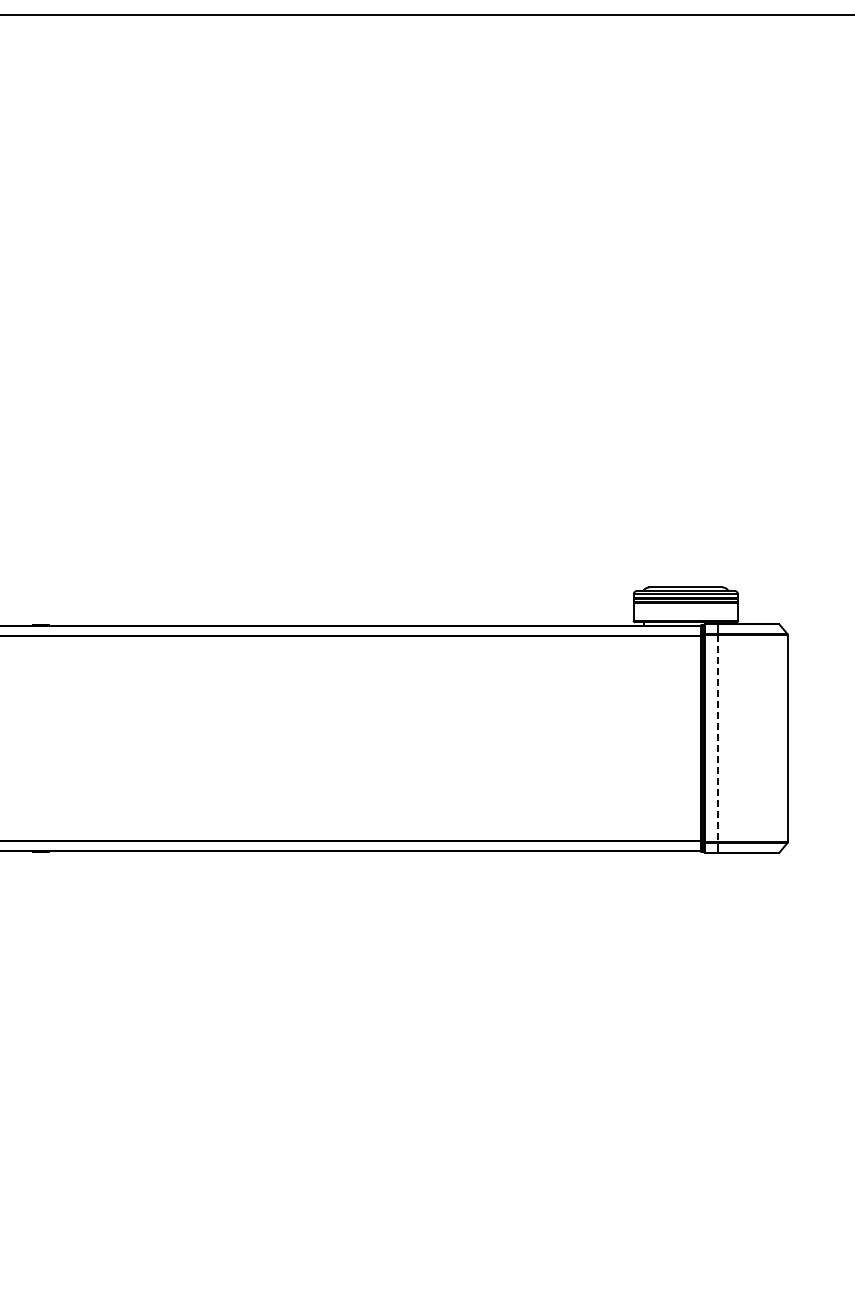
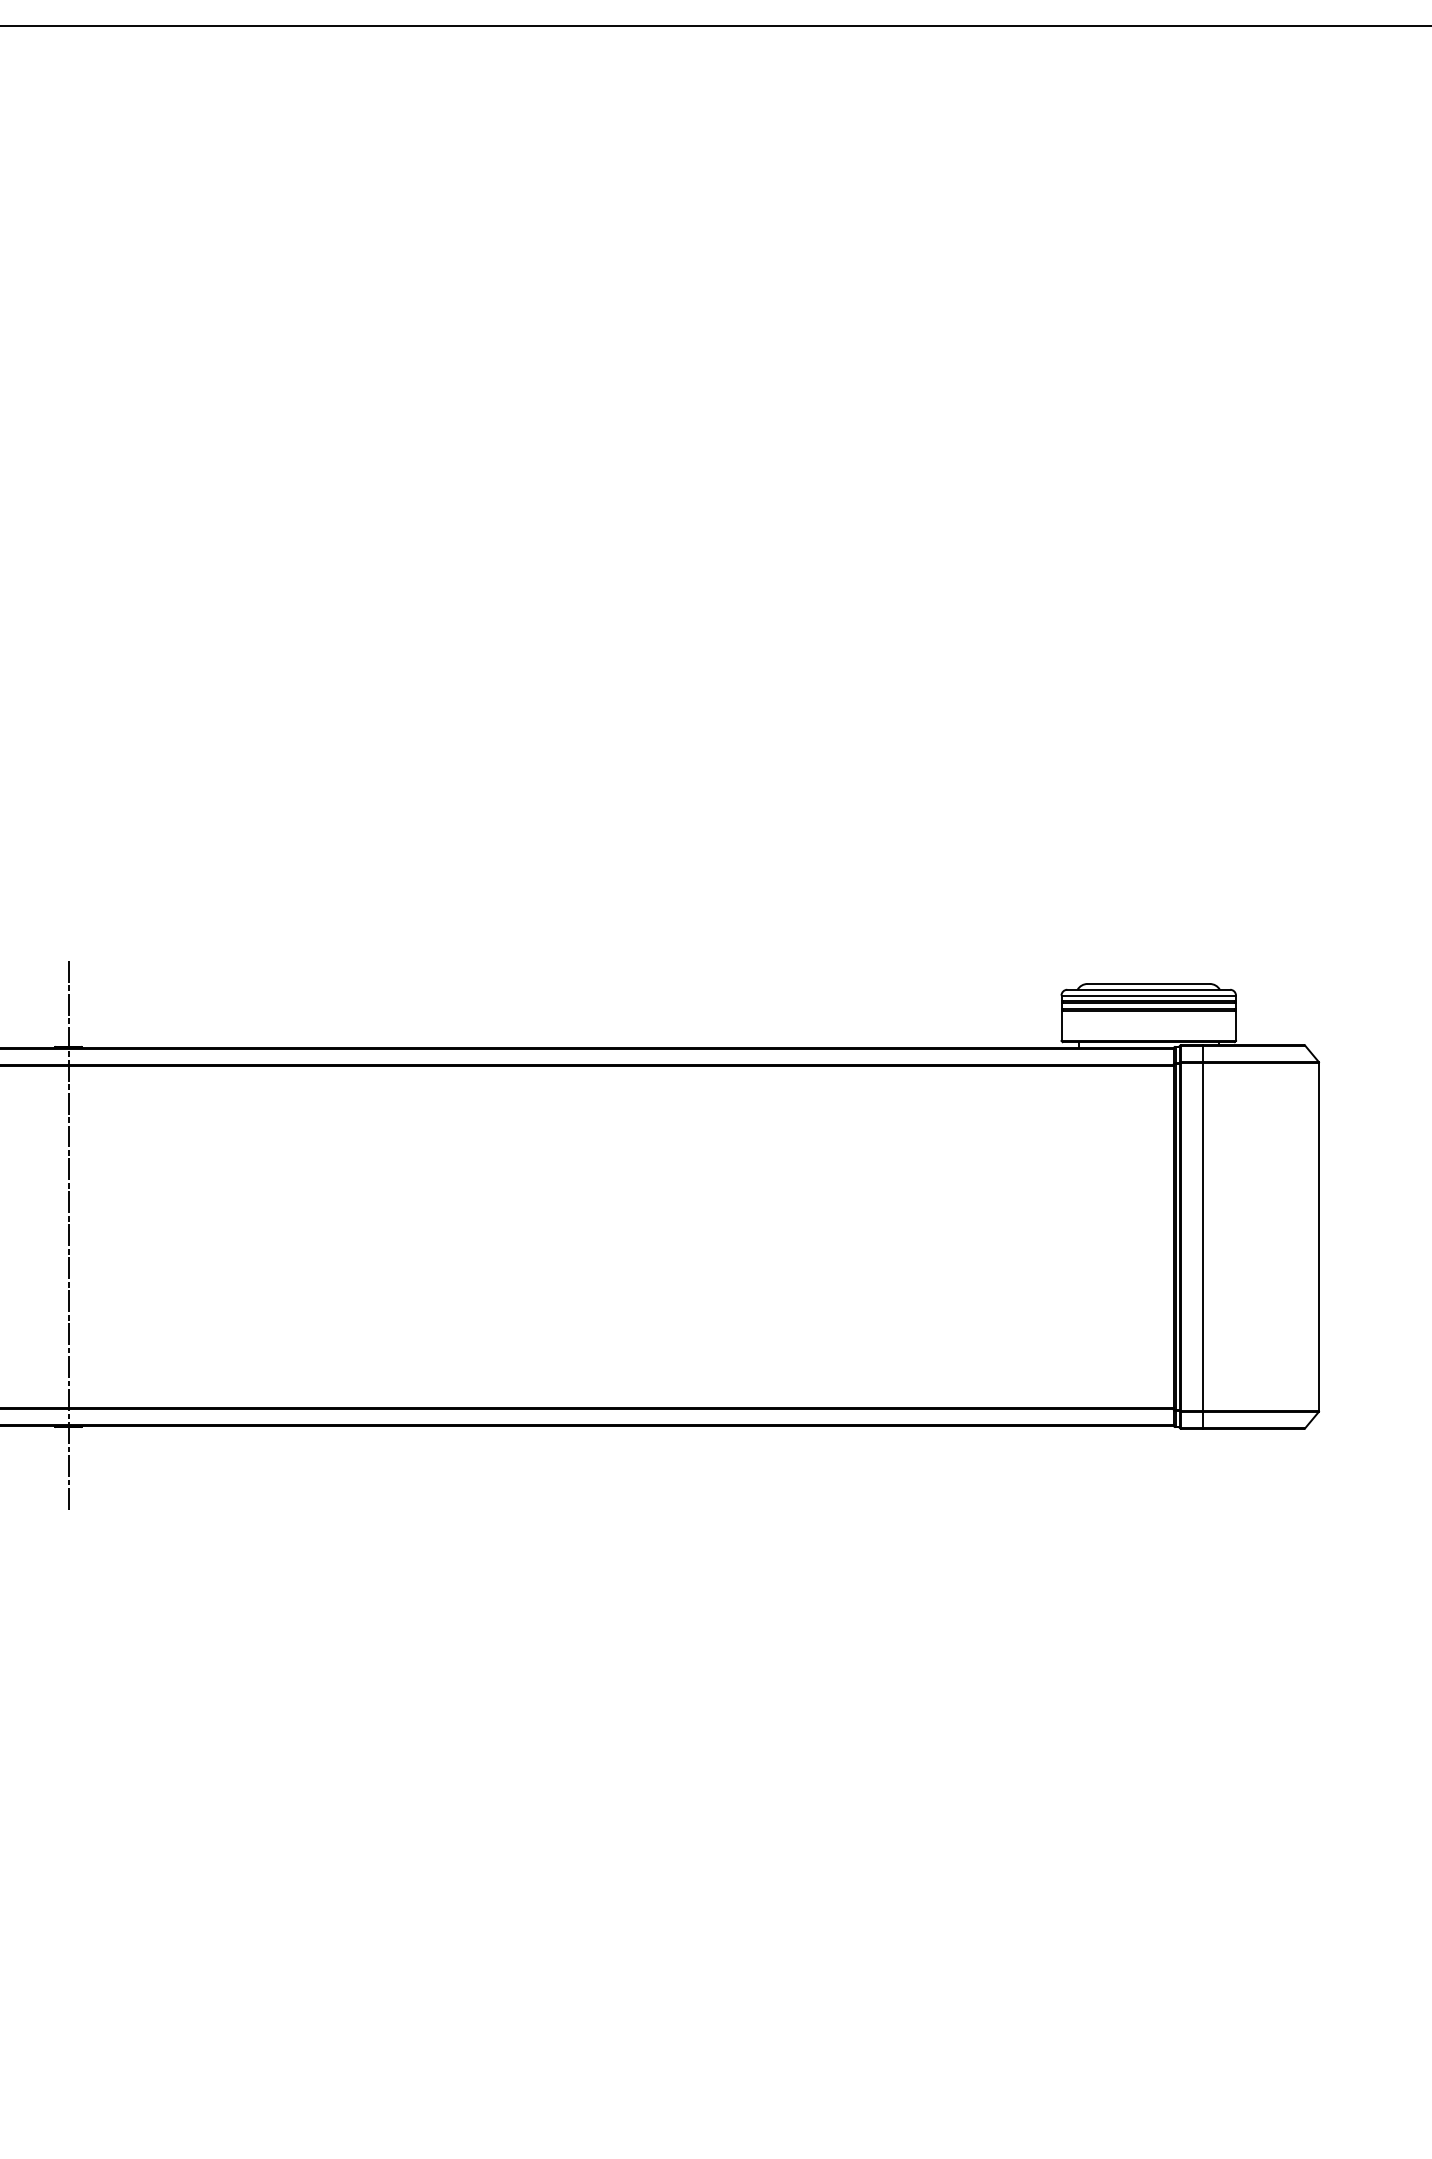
line: (40, 738) -> (67, 1236), added
line: (718, 738) -> (1203, 1236), dashed -> solid

